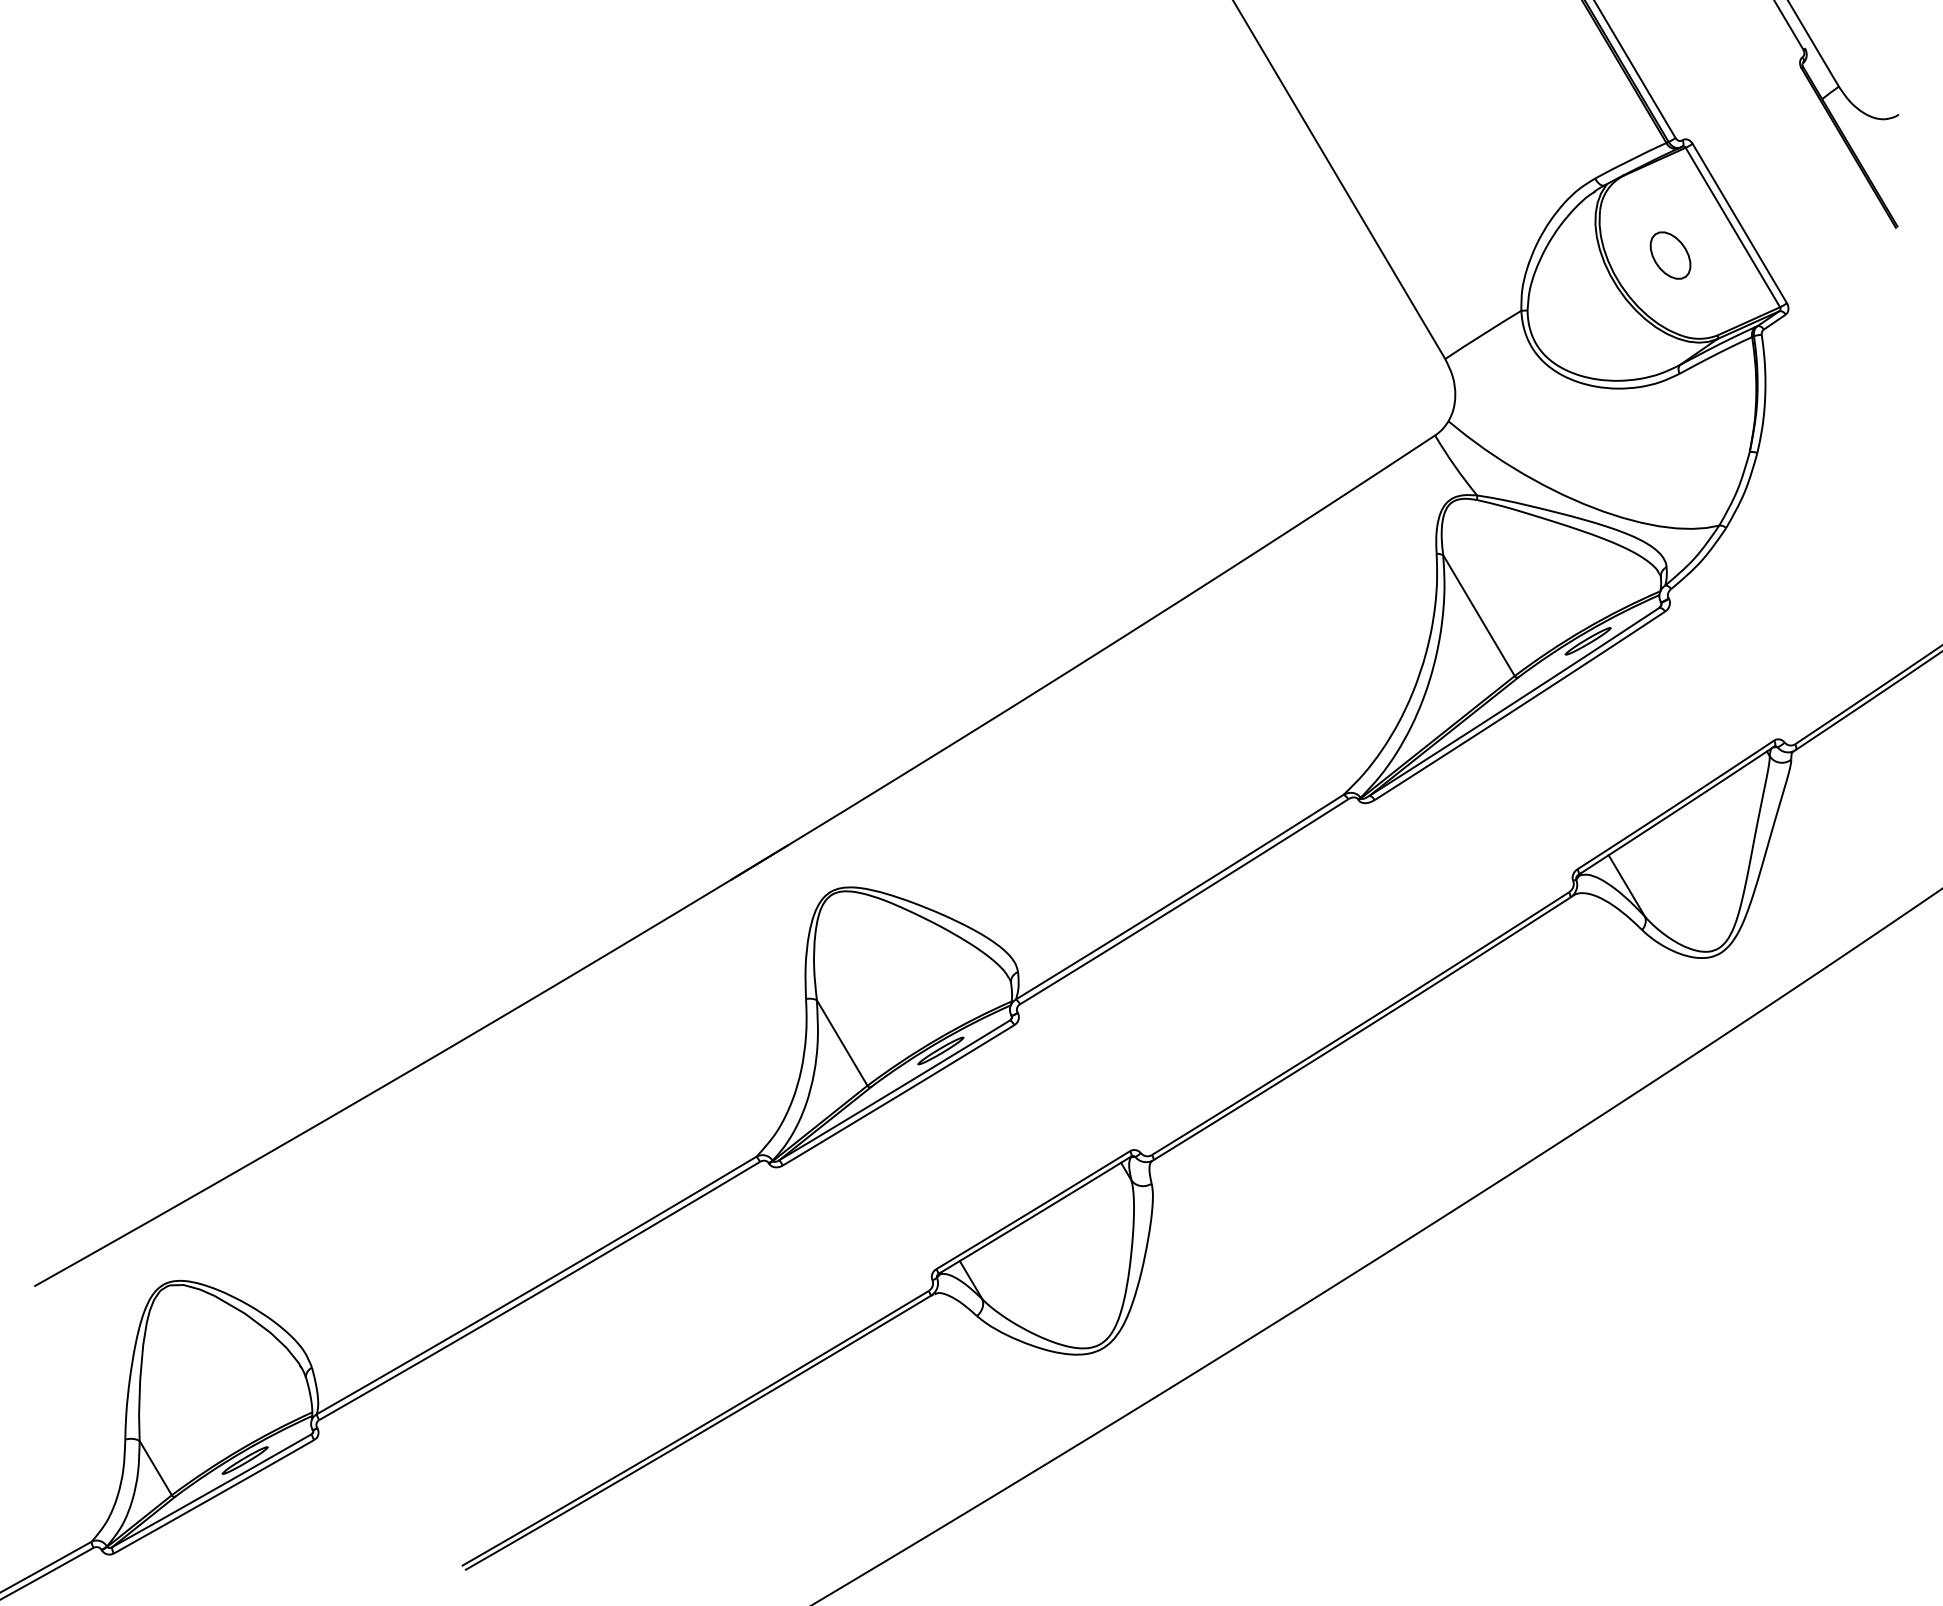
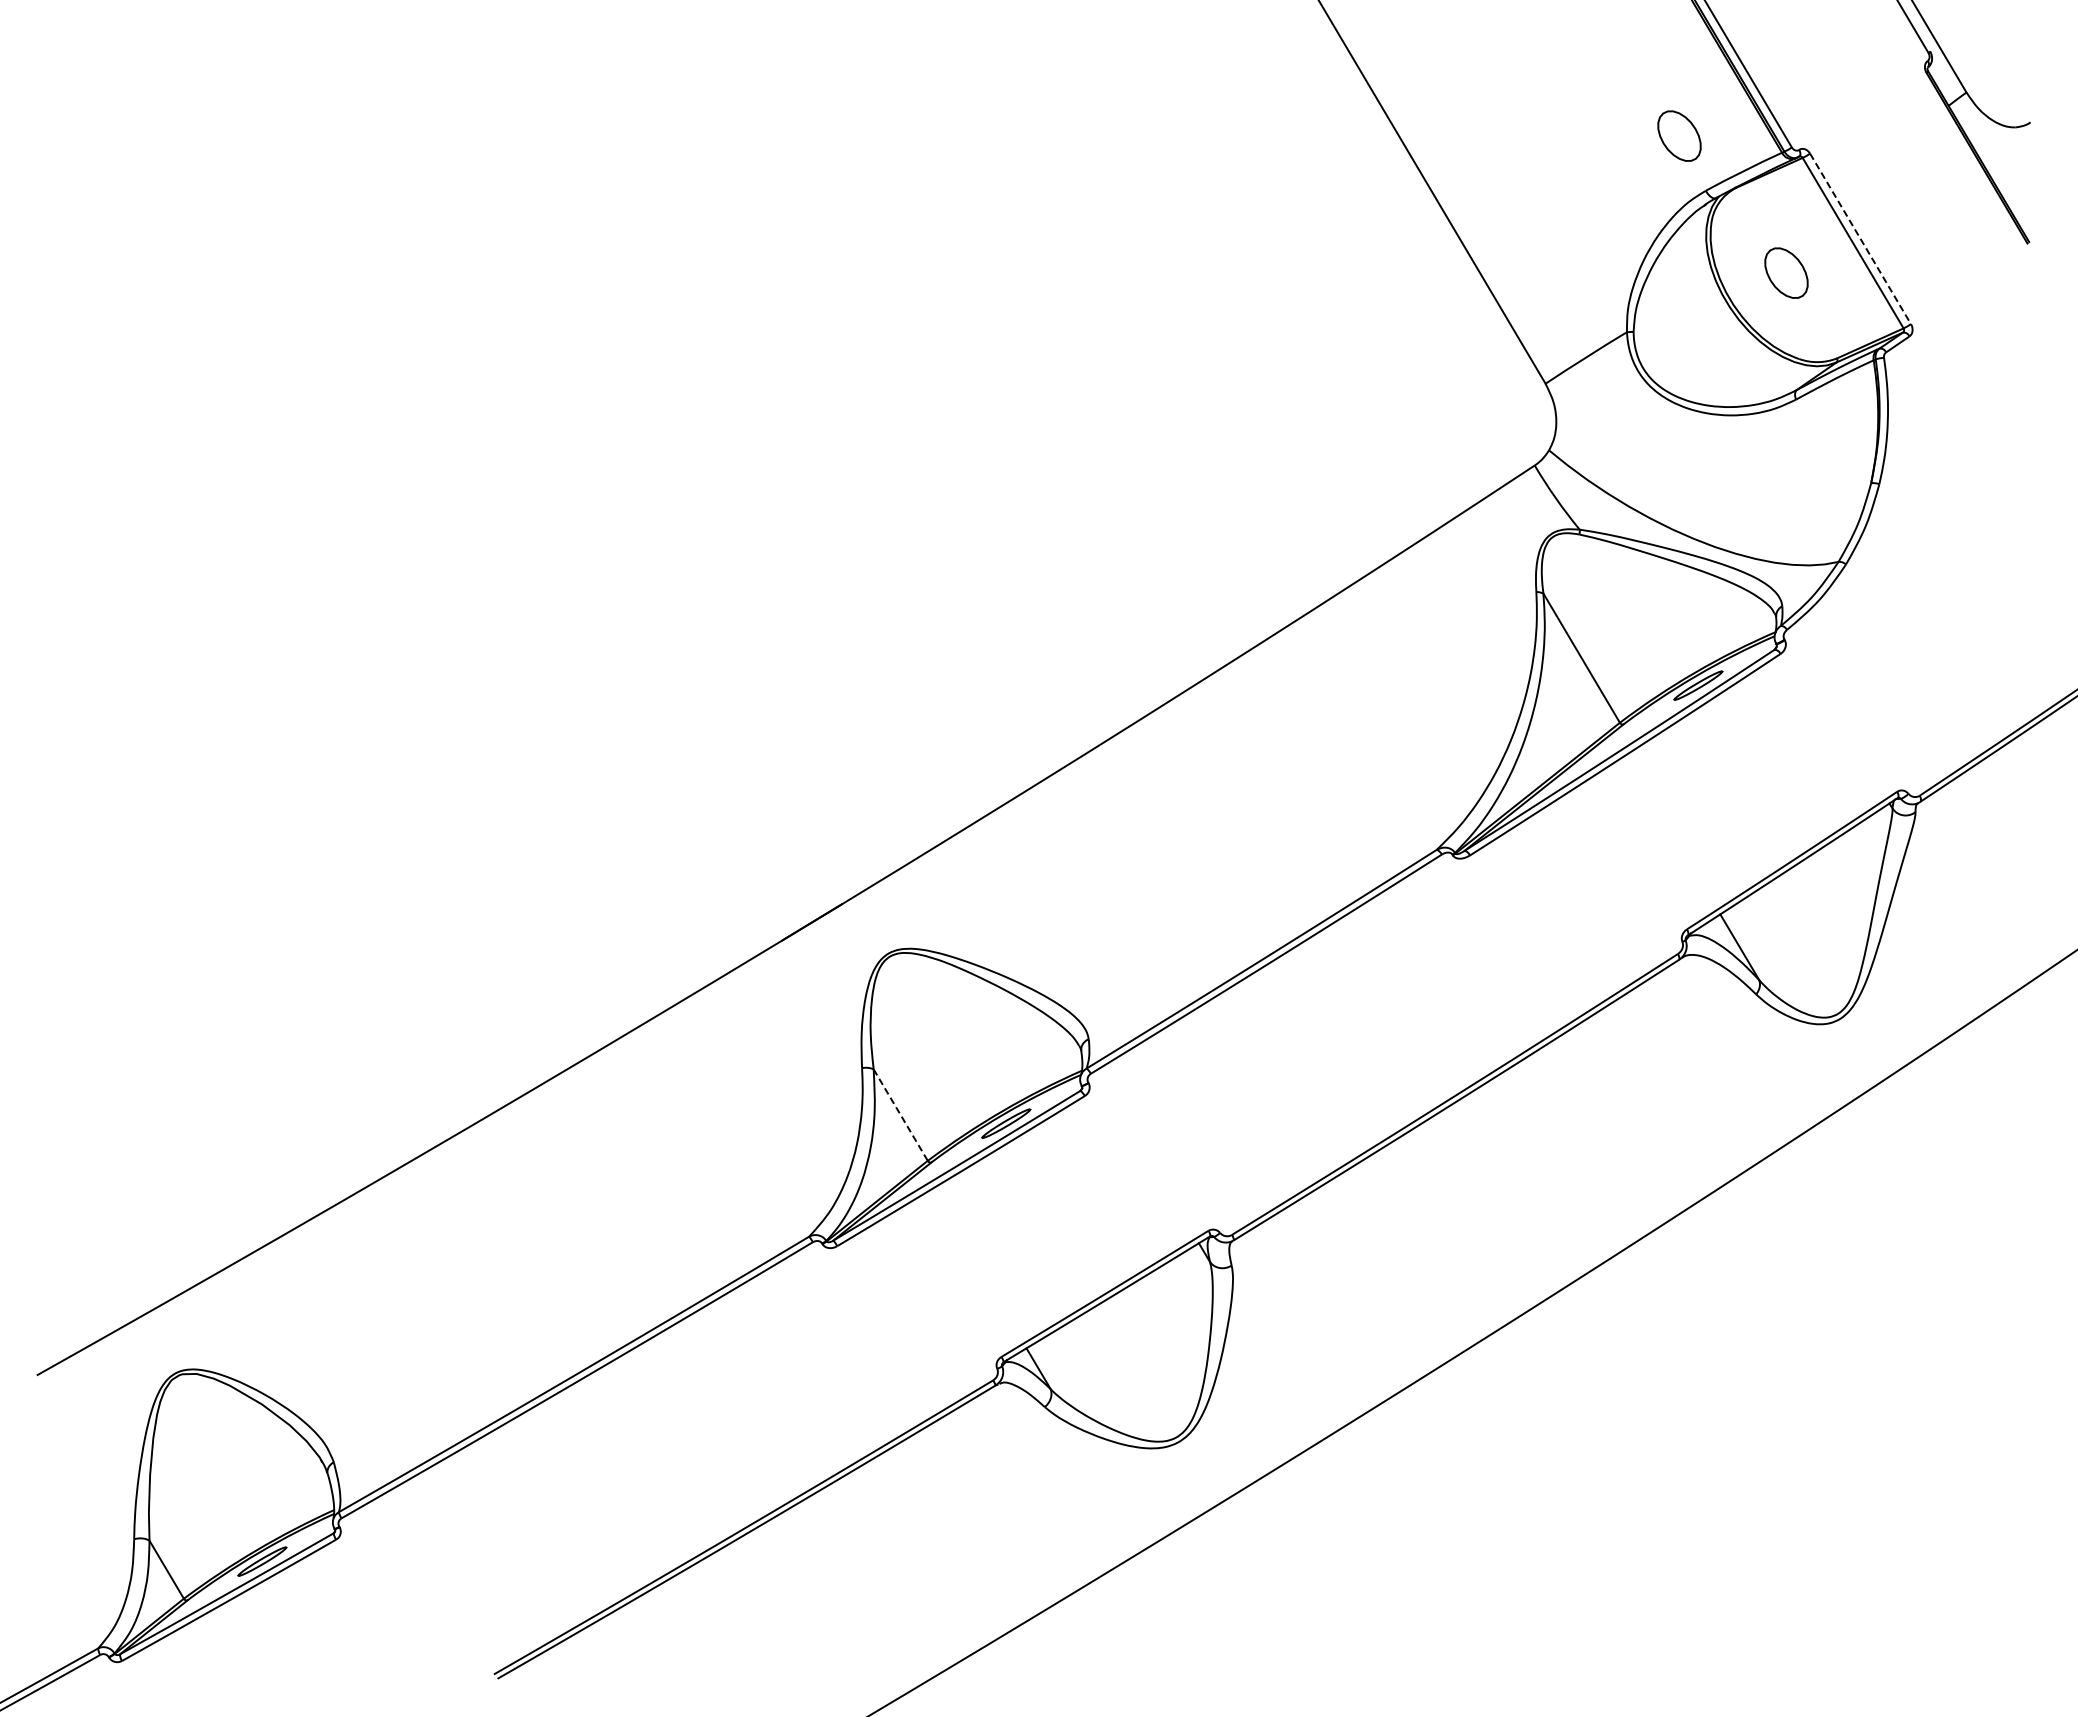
part: (1570, 126) -> (1679, 135), added
line: (1739, 224) -> (1860, 239), solid -> dashed
line: (841, 1043) -> (900, 1115), solid -> dashed

